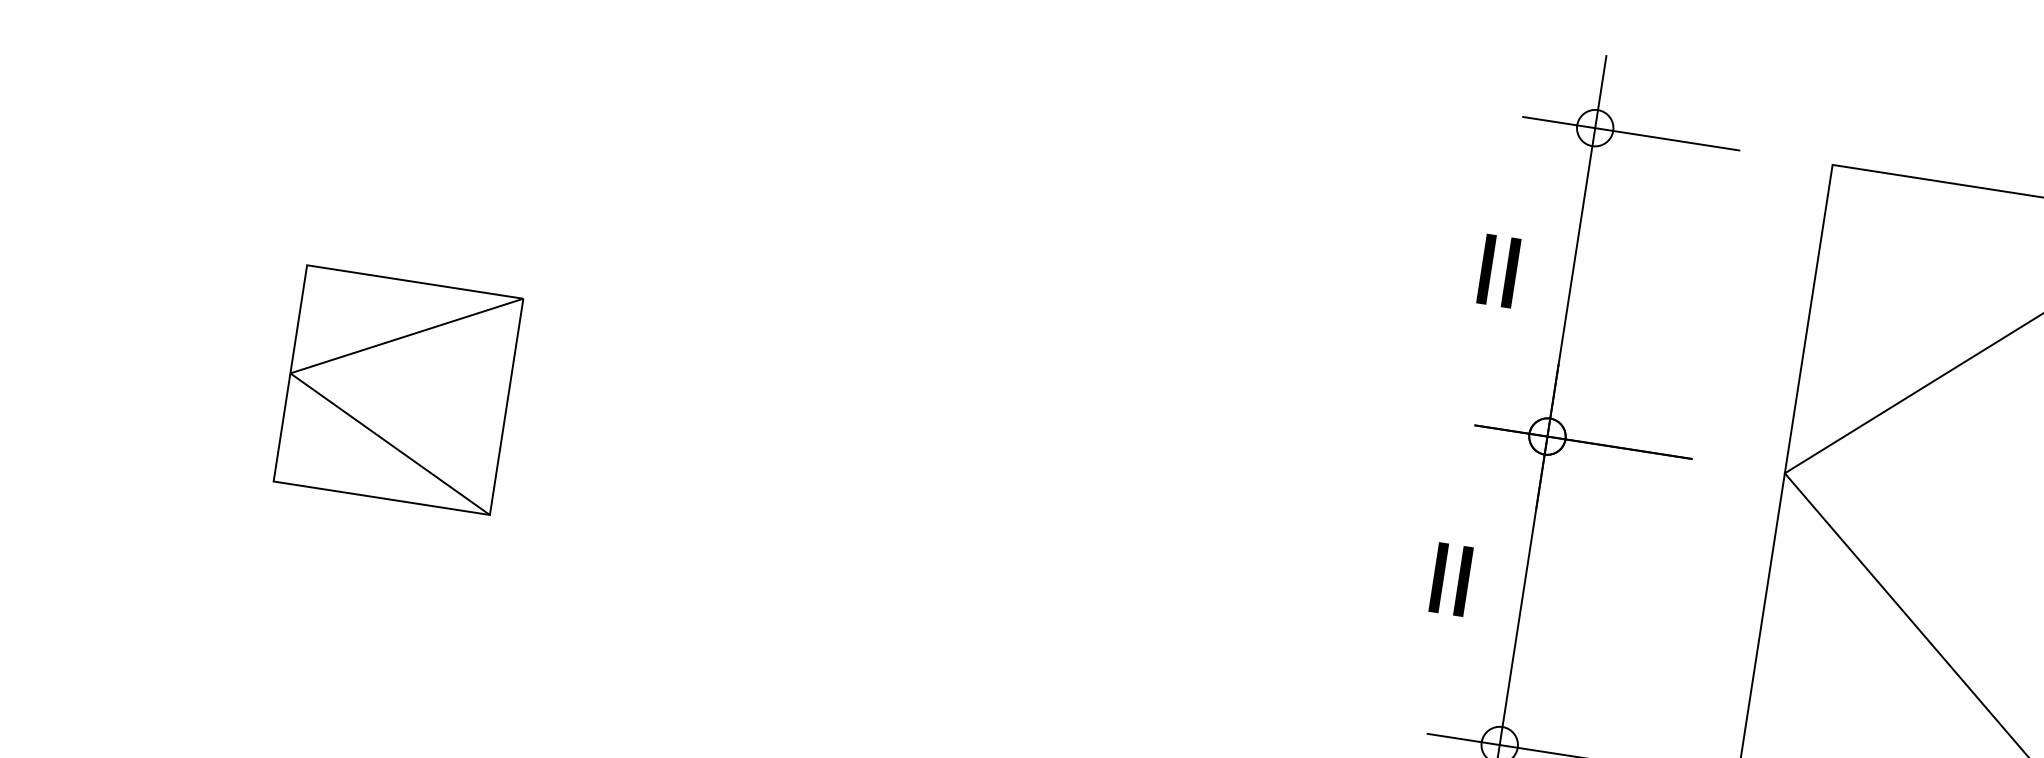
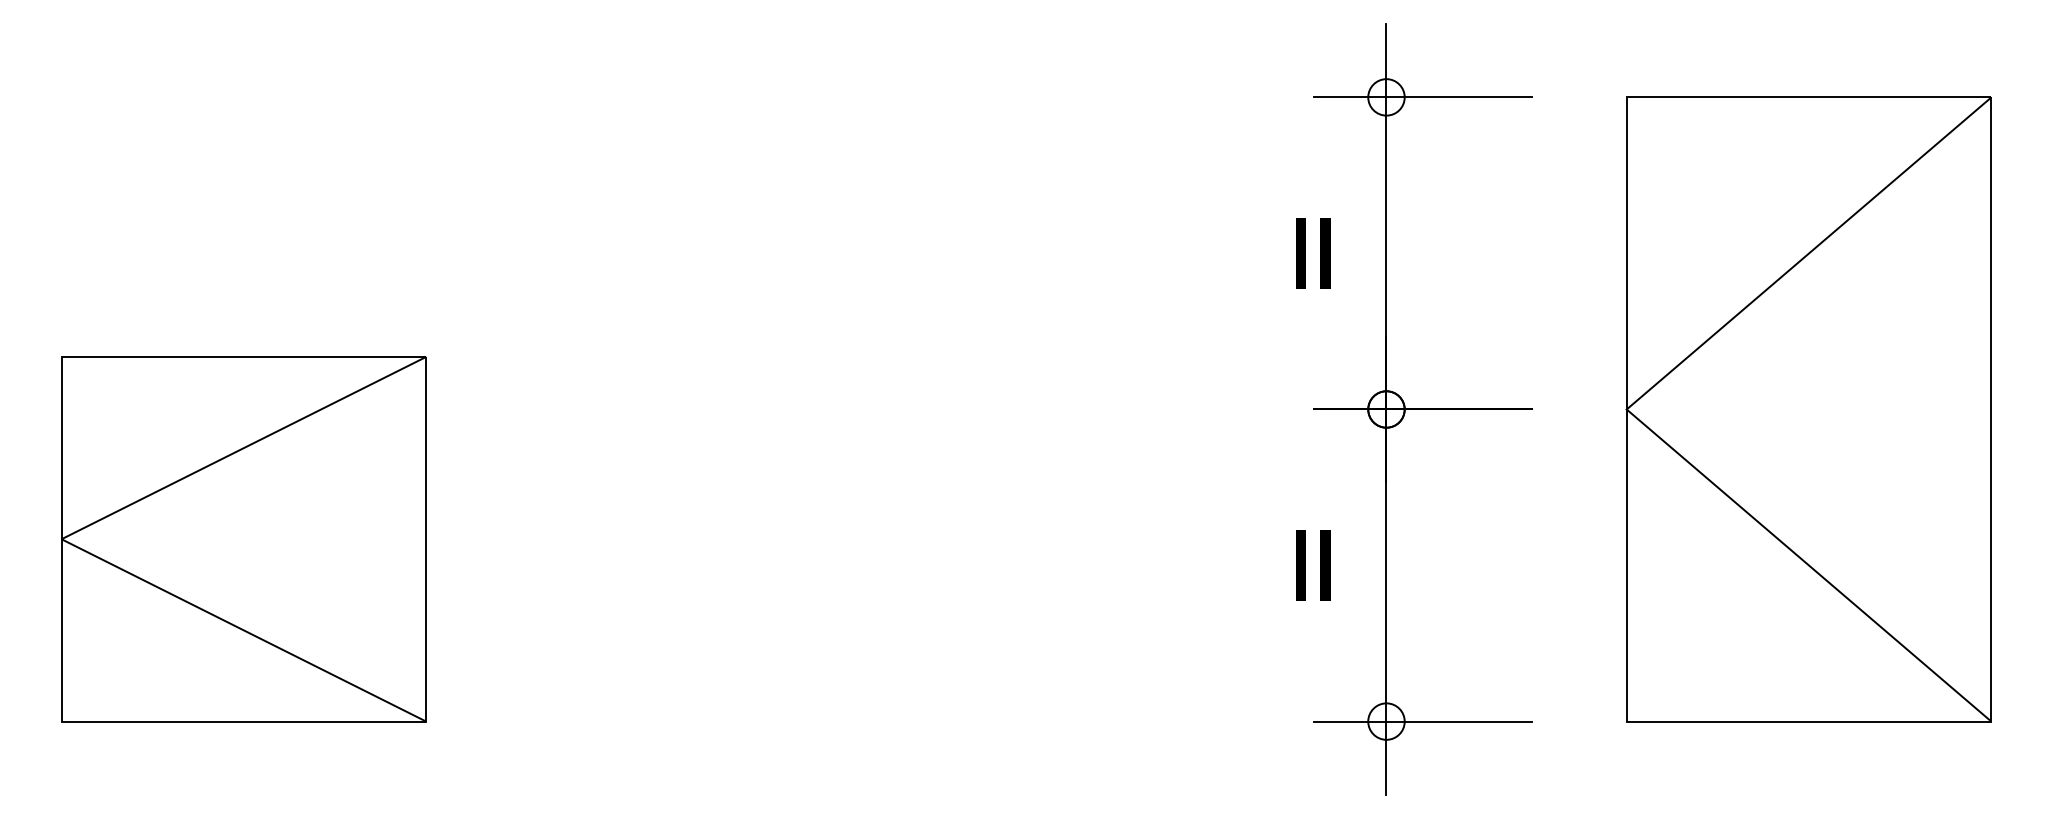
part: (398, 390) -> (243, 539), size x1.67

